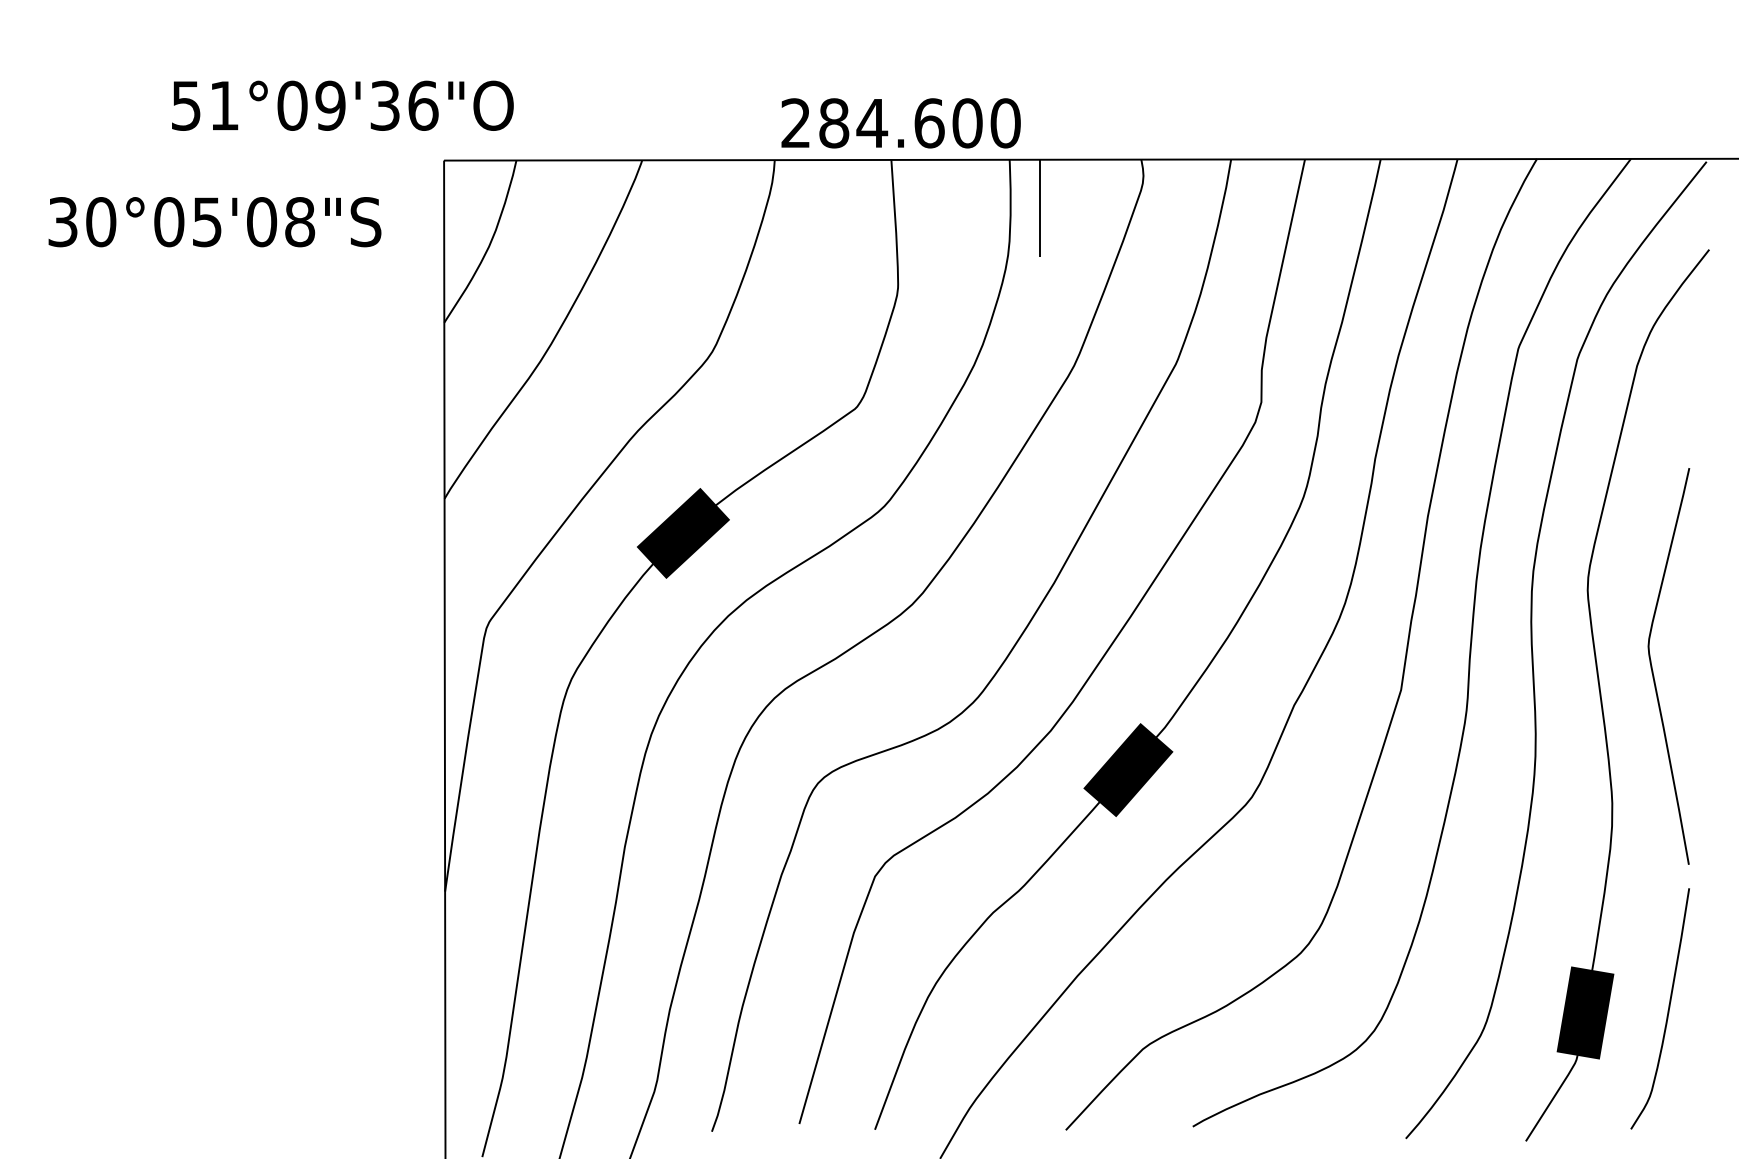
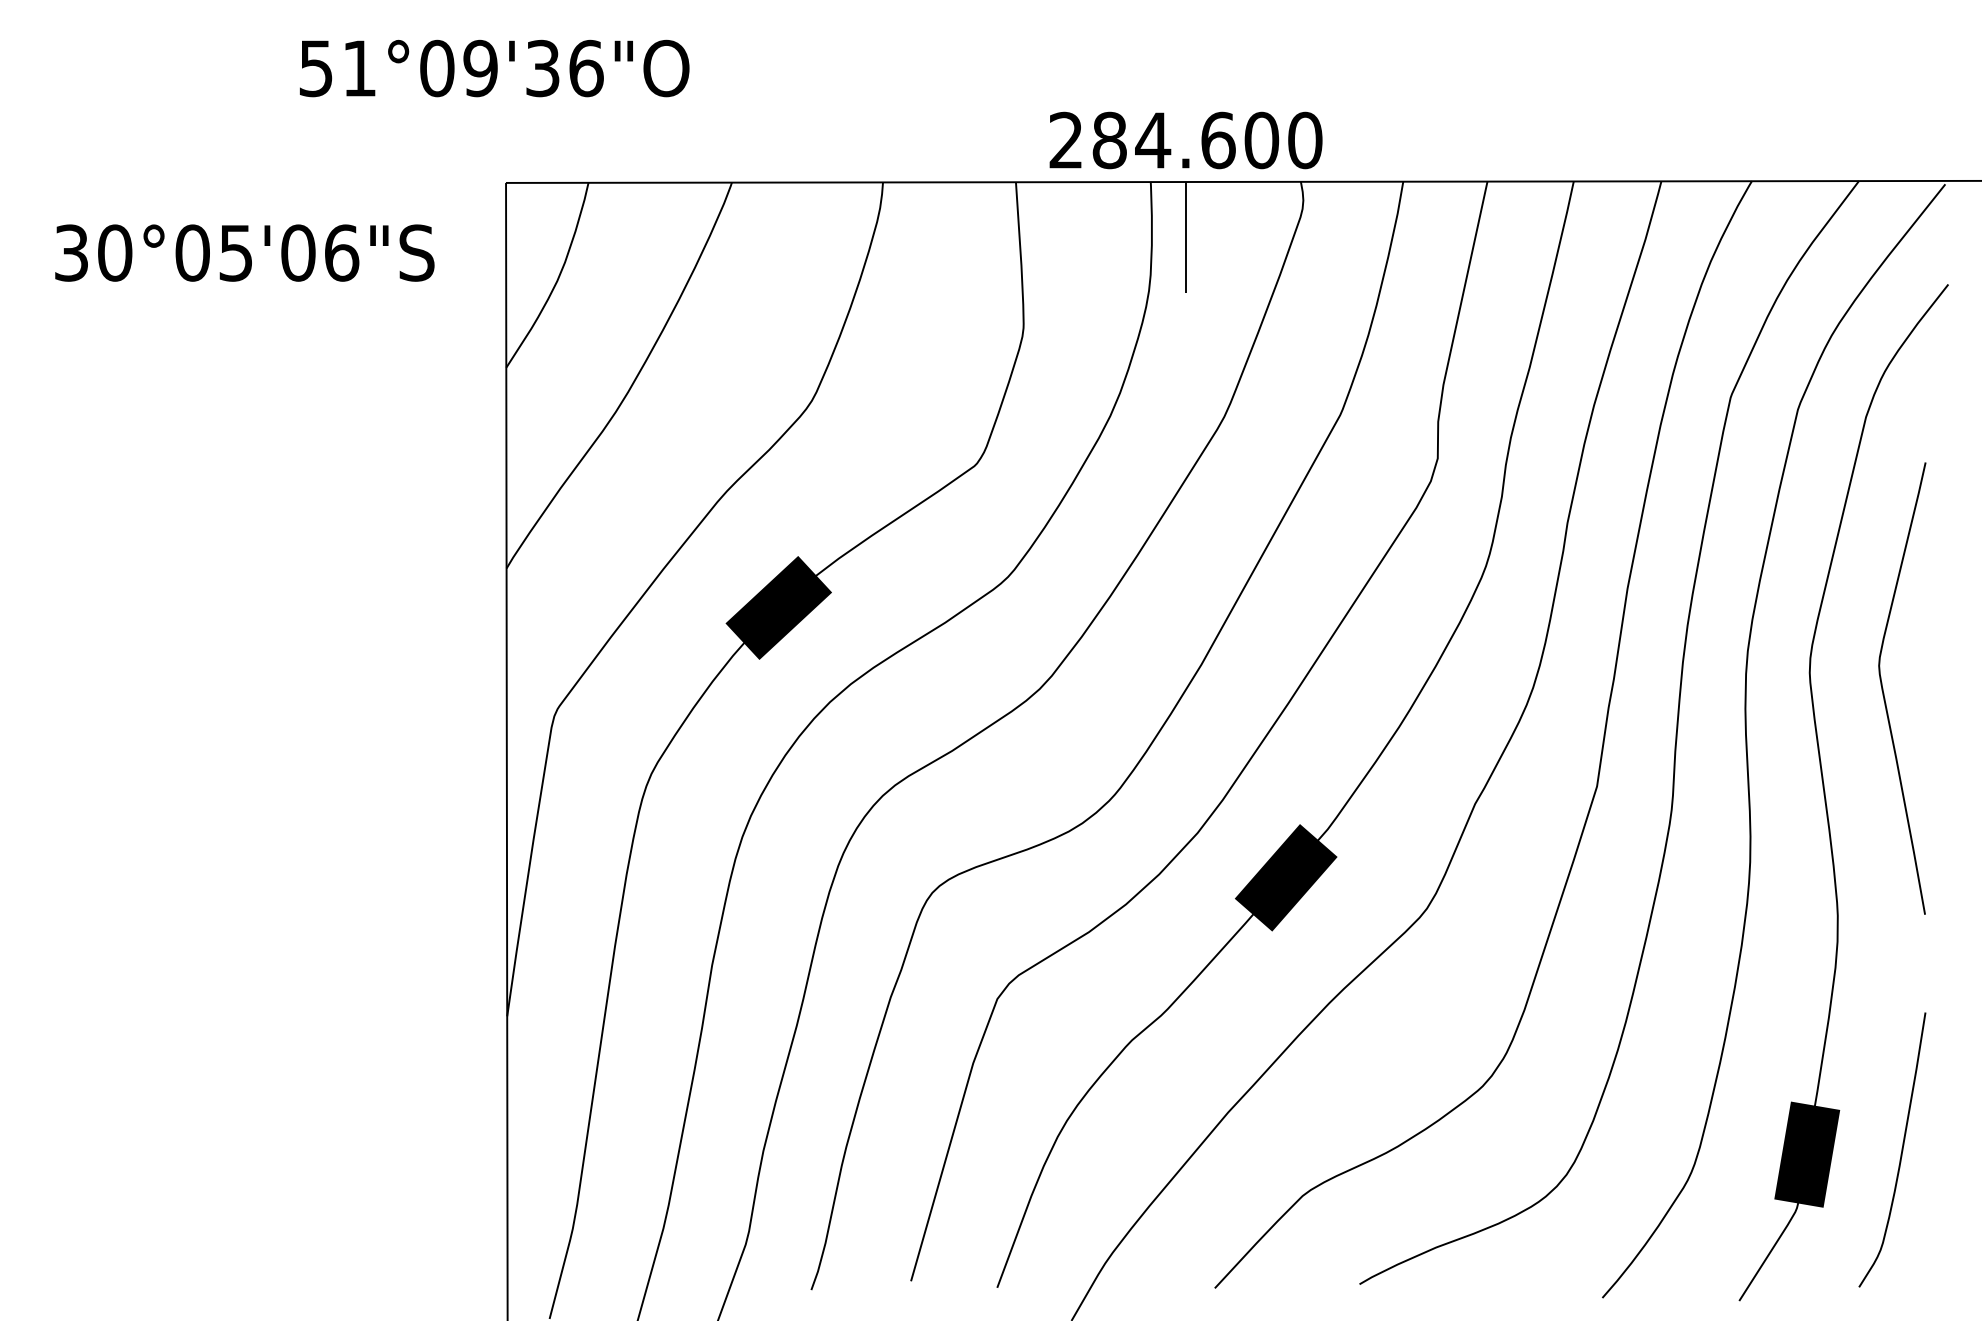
text: (342, 105) -> (494, 68), moved
text: (900, 123) -> (1185, 140), moved
text: (299, 221) -> (341, 252), 30°05'08"S -> 30°05'06"S
curve: (1653, 670) -> (1884, 693), moved

